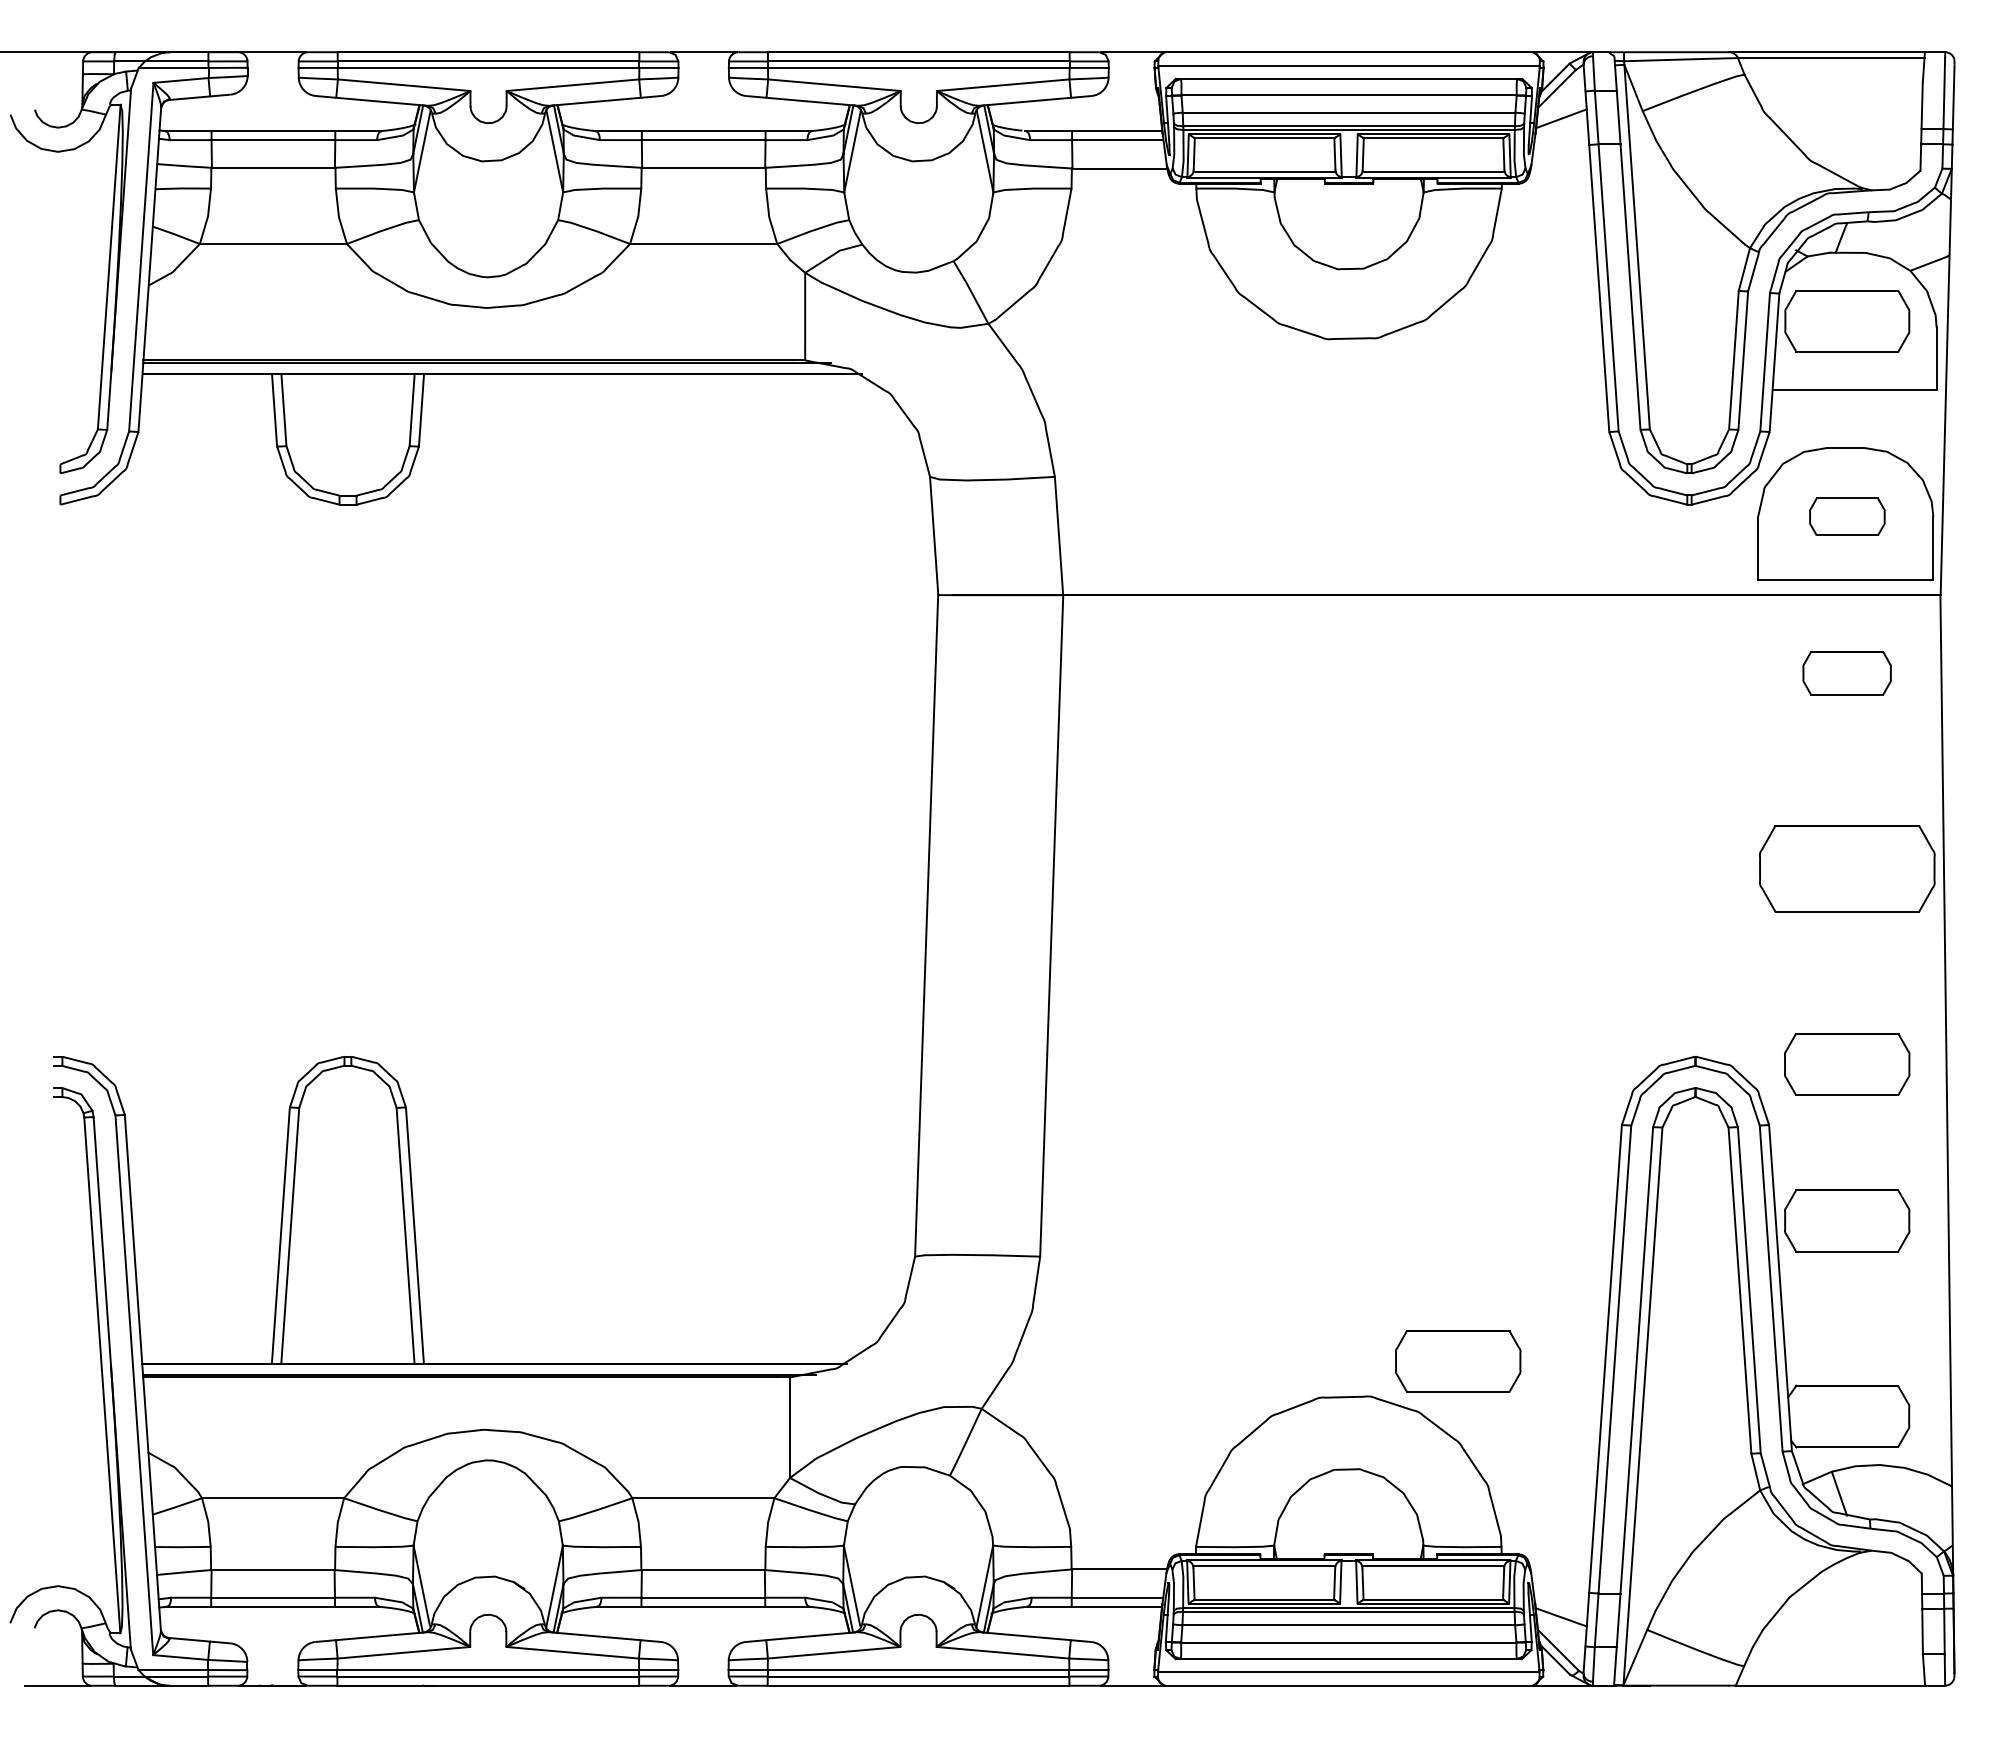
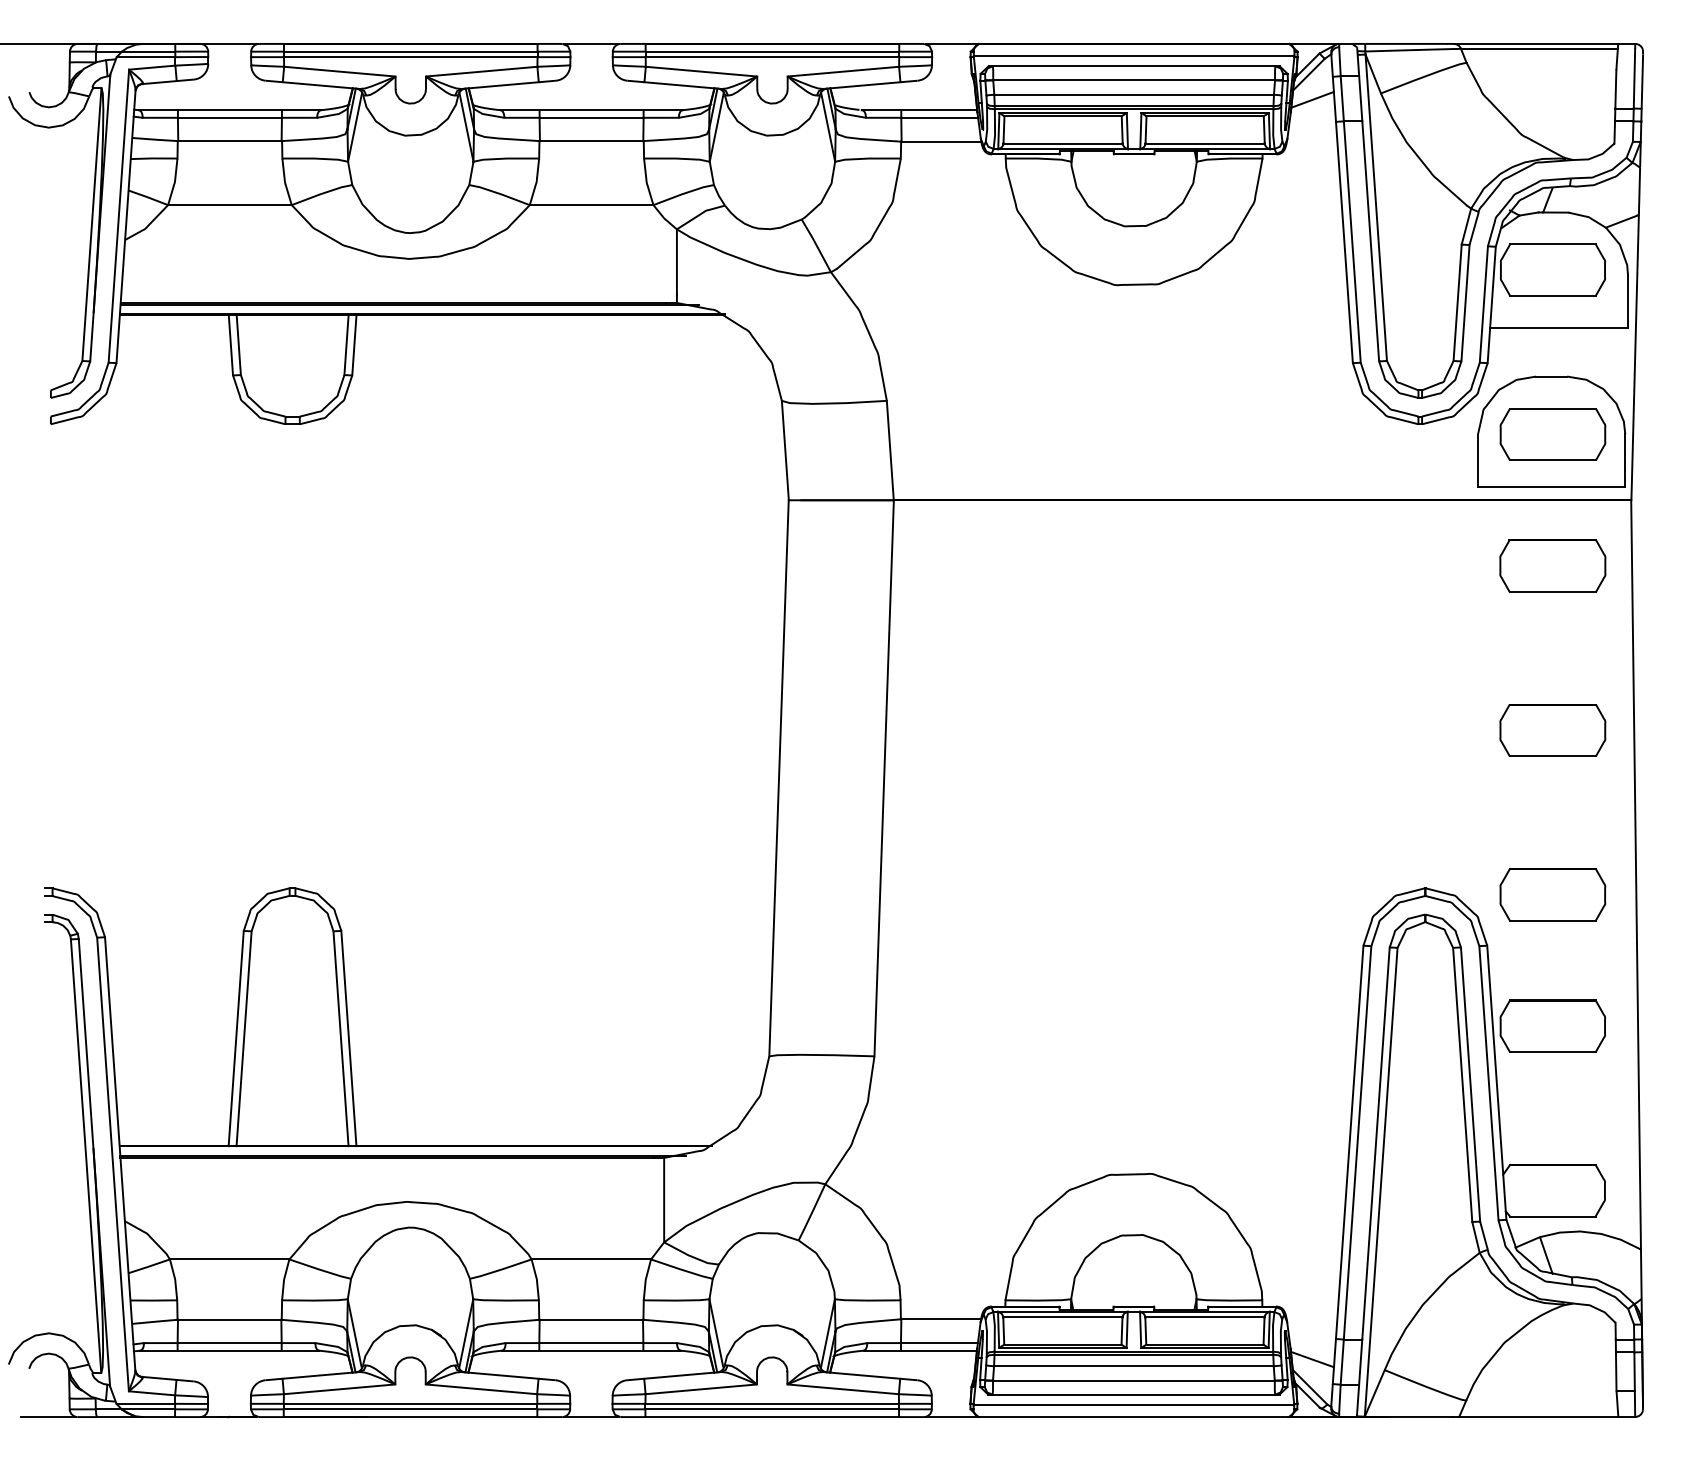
part: (1847, 516) -> (1553, 434), size x1.67
part: (1846, 673) -> (1552, 566), size x1.43
part: (1846, 868) -> (1552, 730), size x0.71
part: (1458, 1361) -> (1226, 1144), removed

